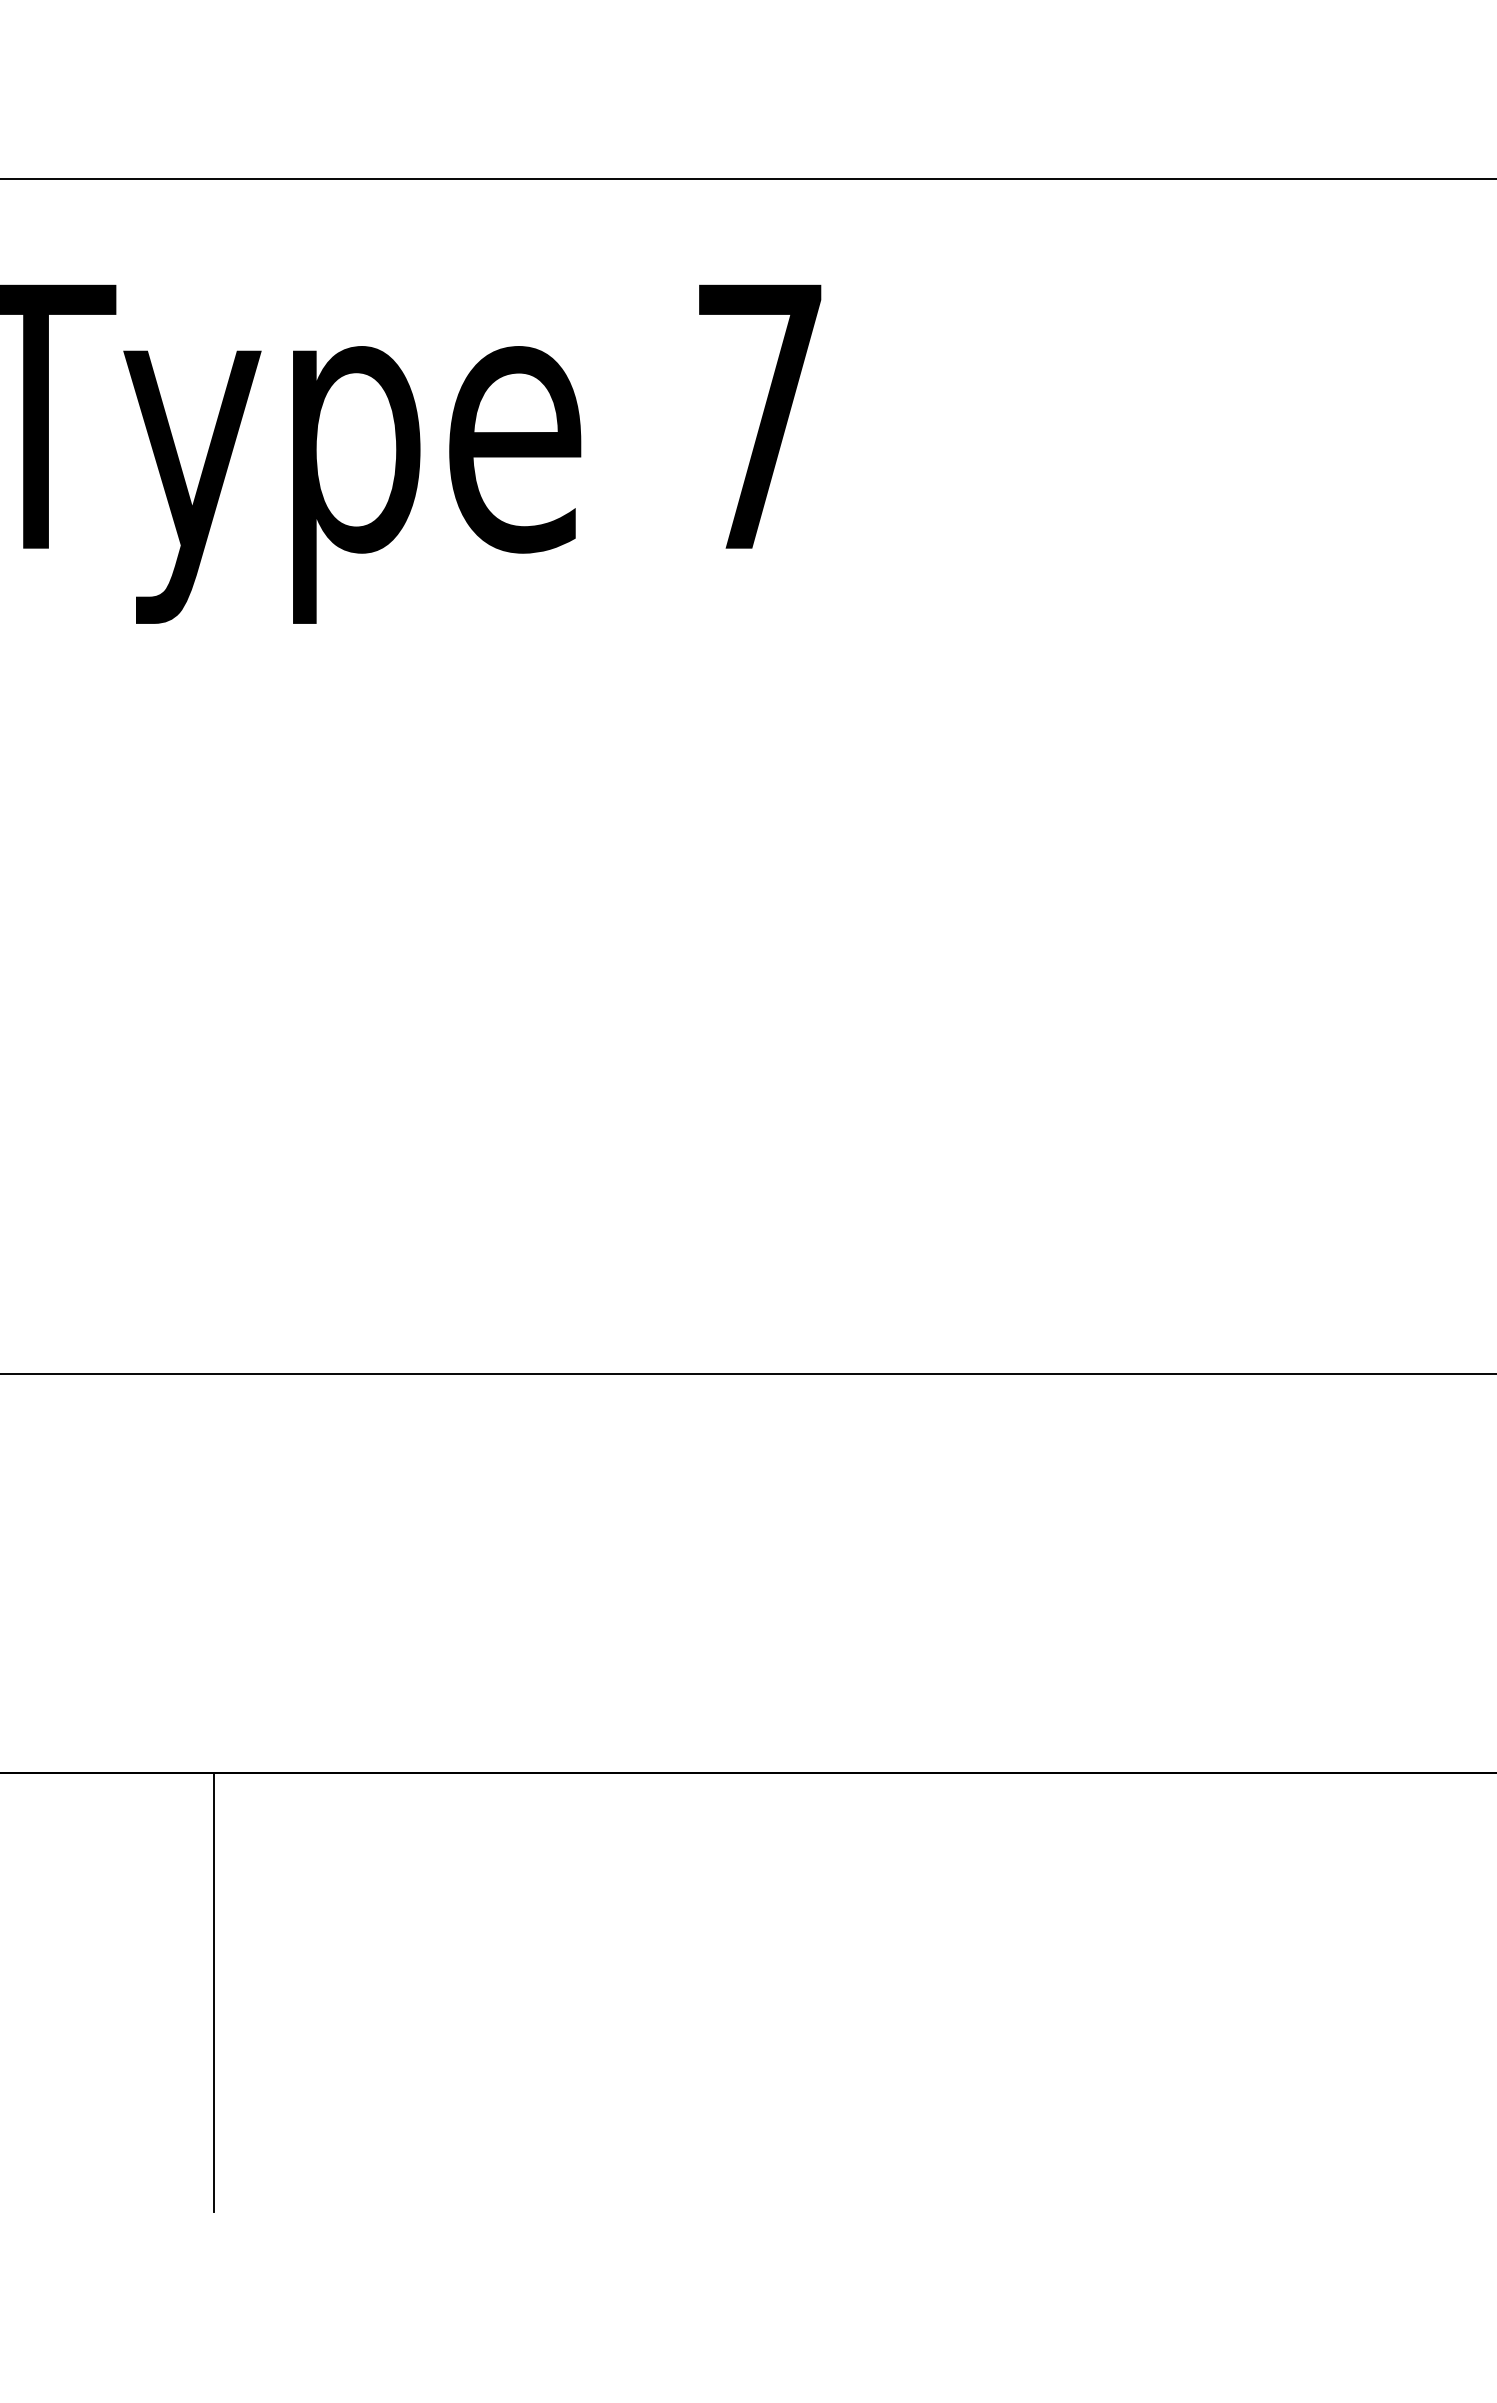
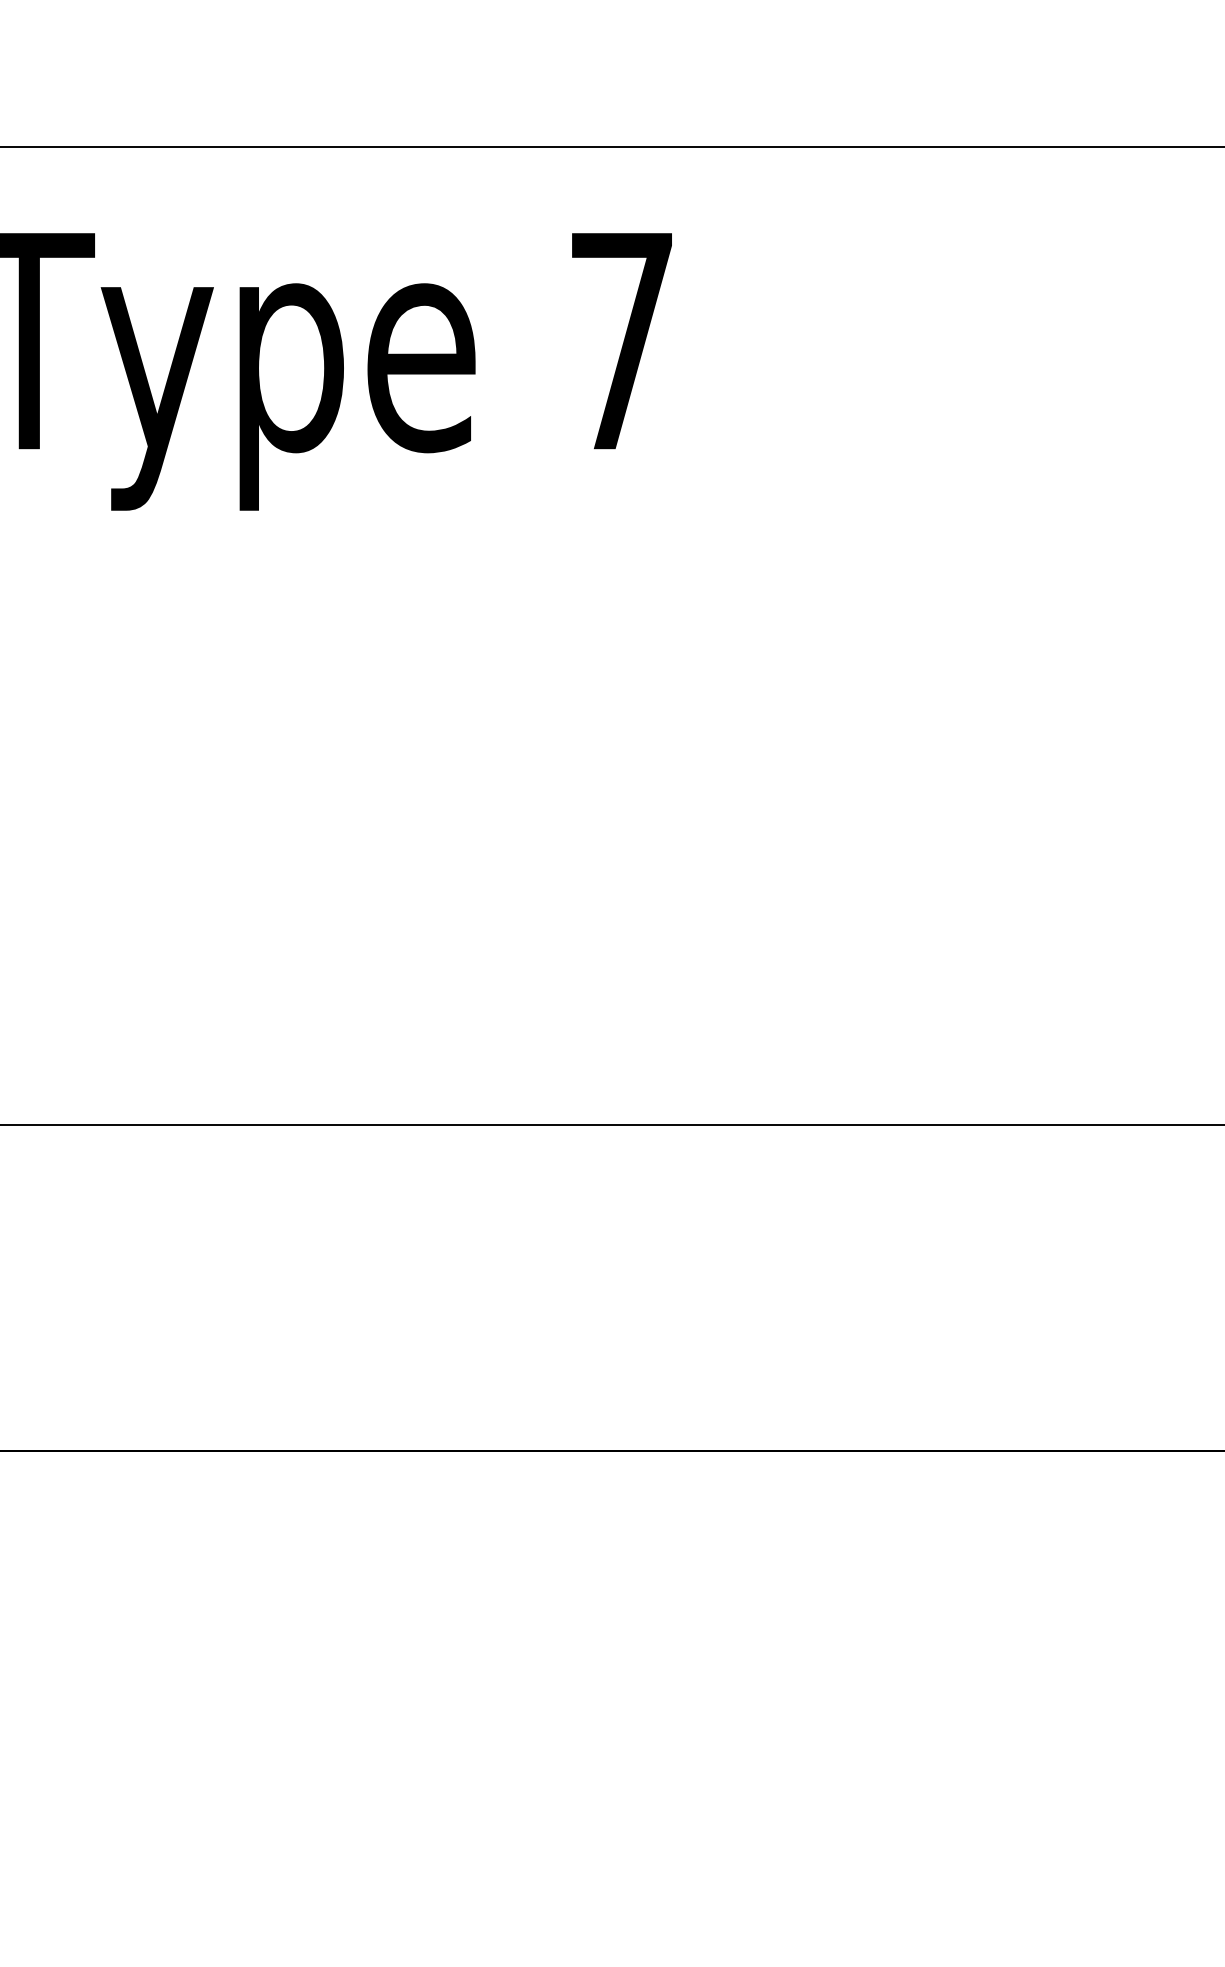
line: (214, 1992) -> (175, 1630), removed

